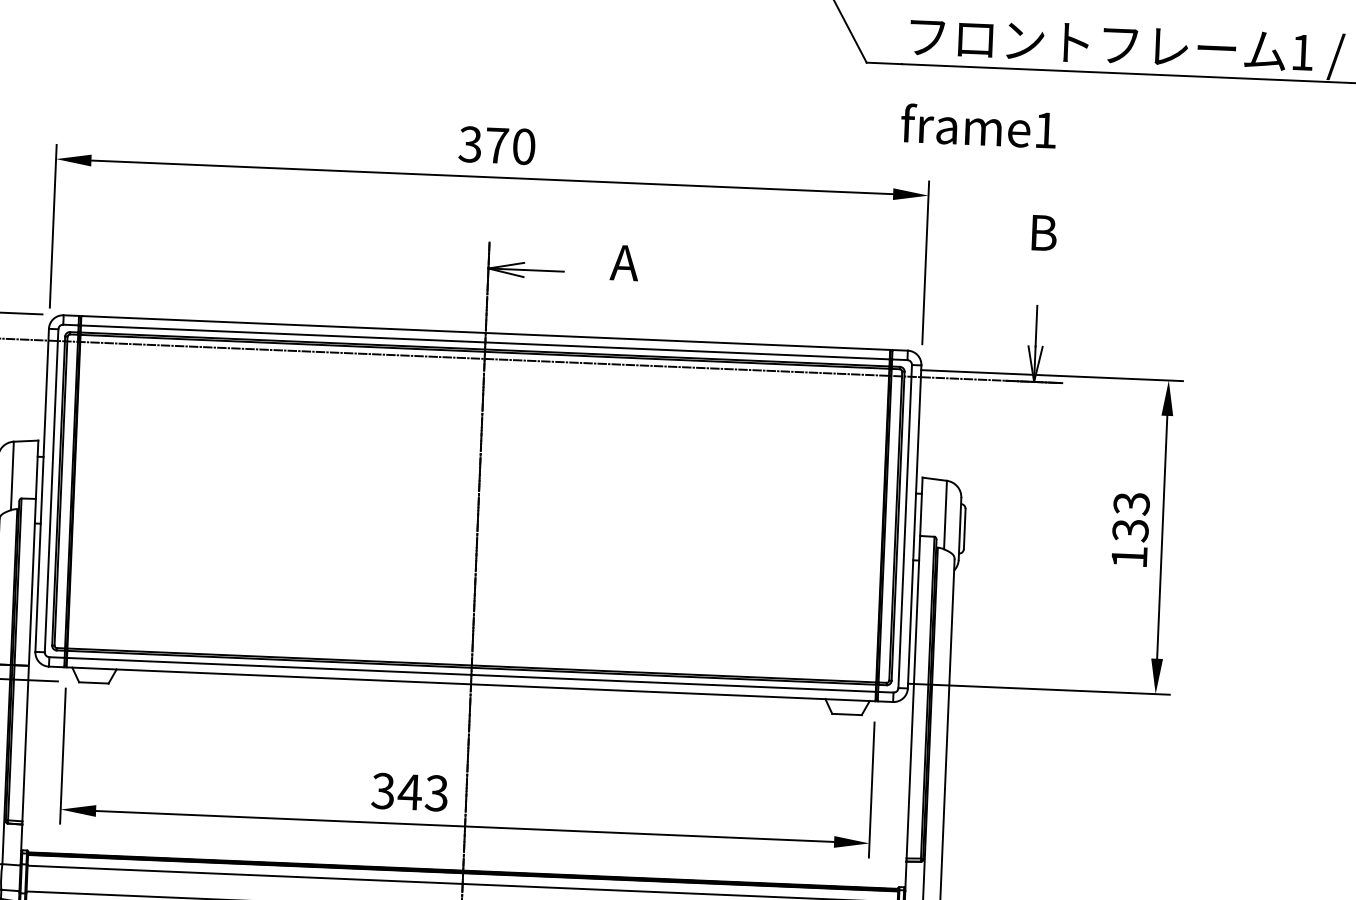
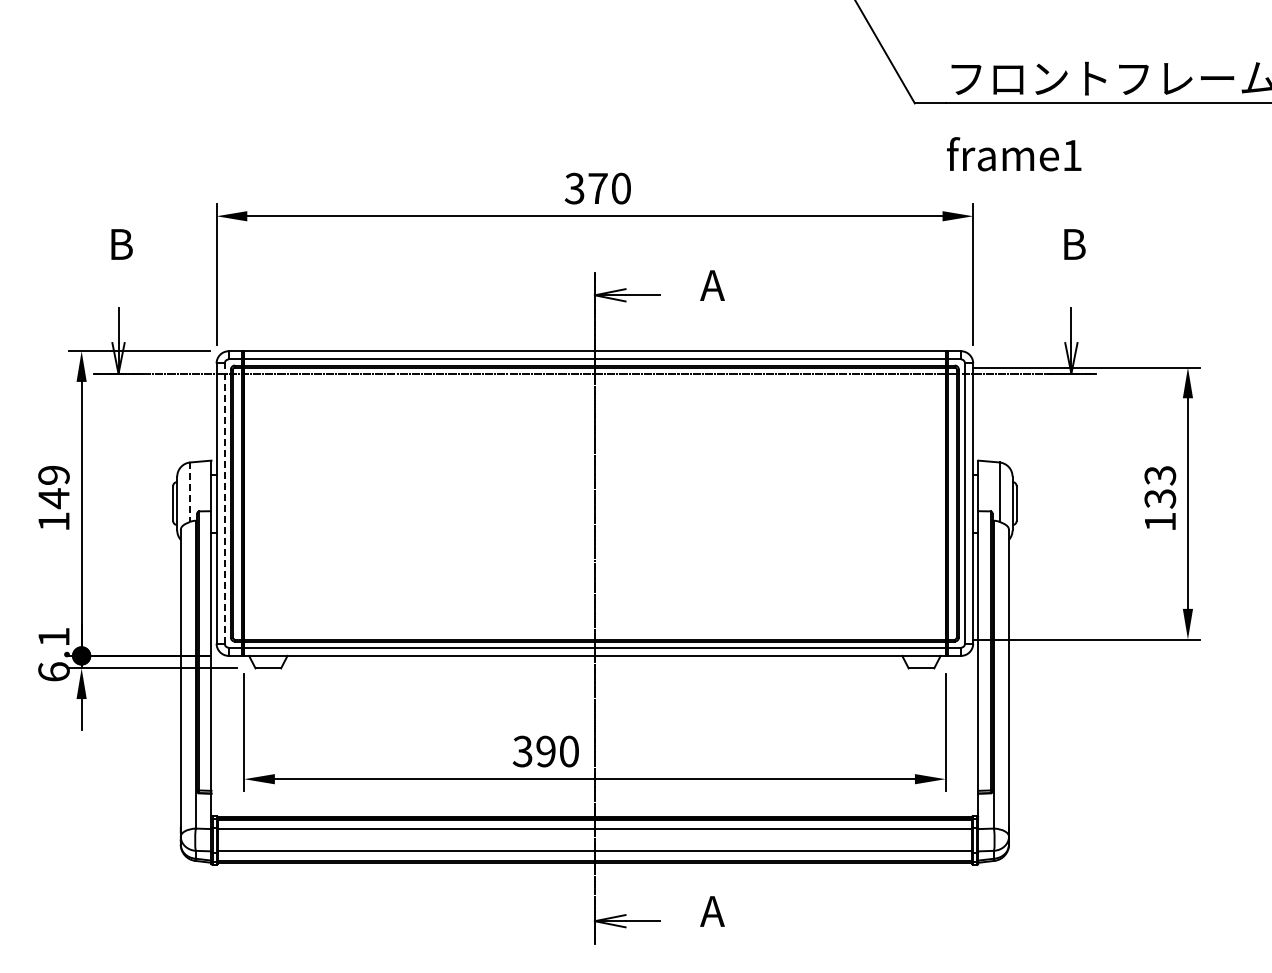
line: (12, 476) -> (190, 492), solid -> dashed
line: (51, 490) -> (224, 503), solid -> dashed
text: (422, 792) -> (556, 751), 343 -> 390

